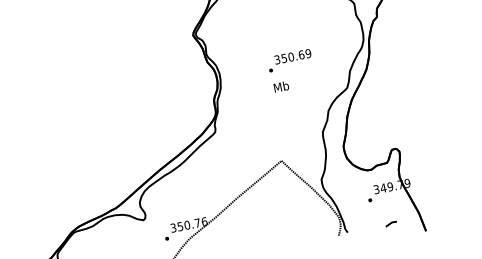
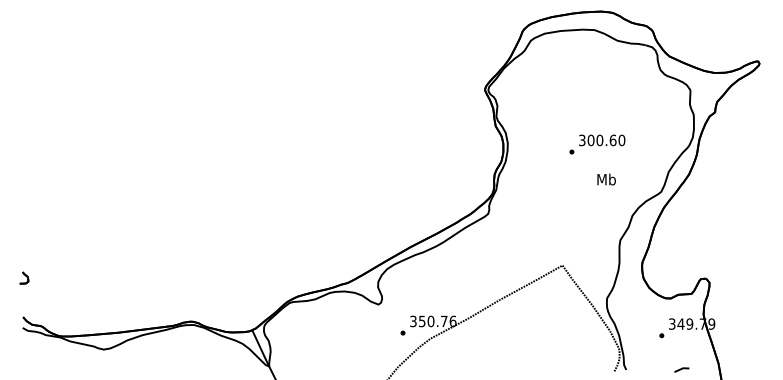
text: (296, 56) -> (606, 140), 350.69 -> 300.60
text: (281, 86) -> (606, 179), moved

